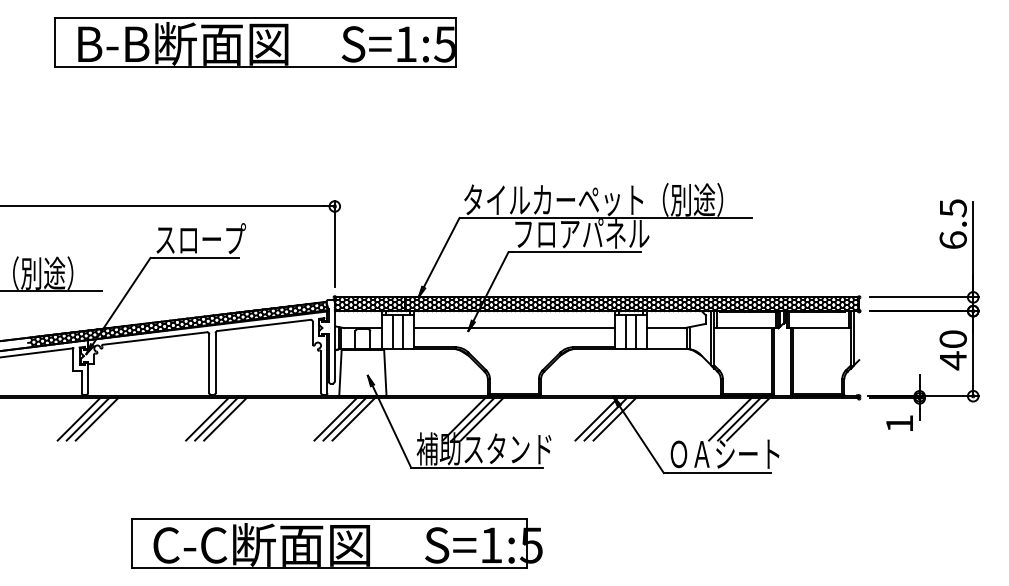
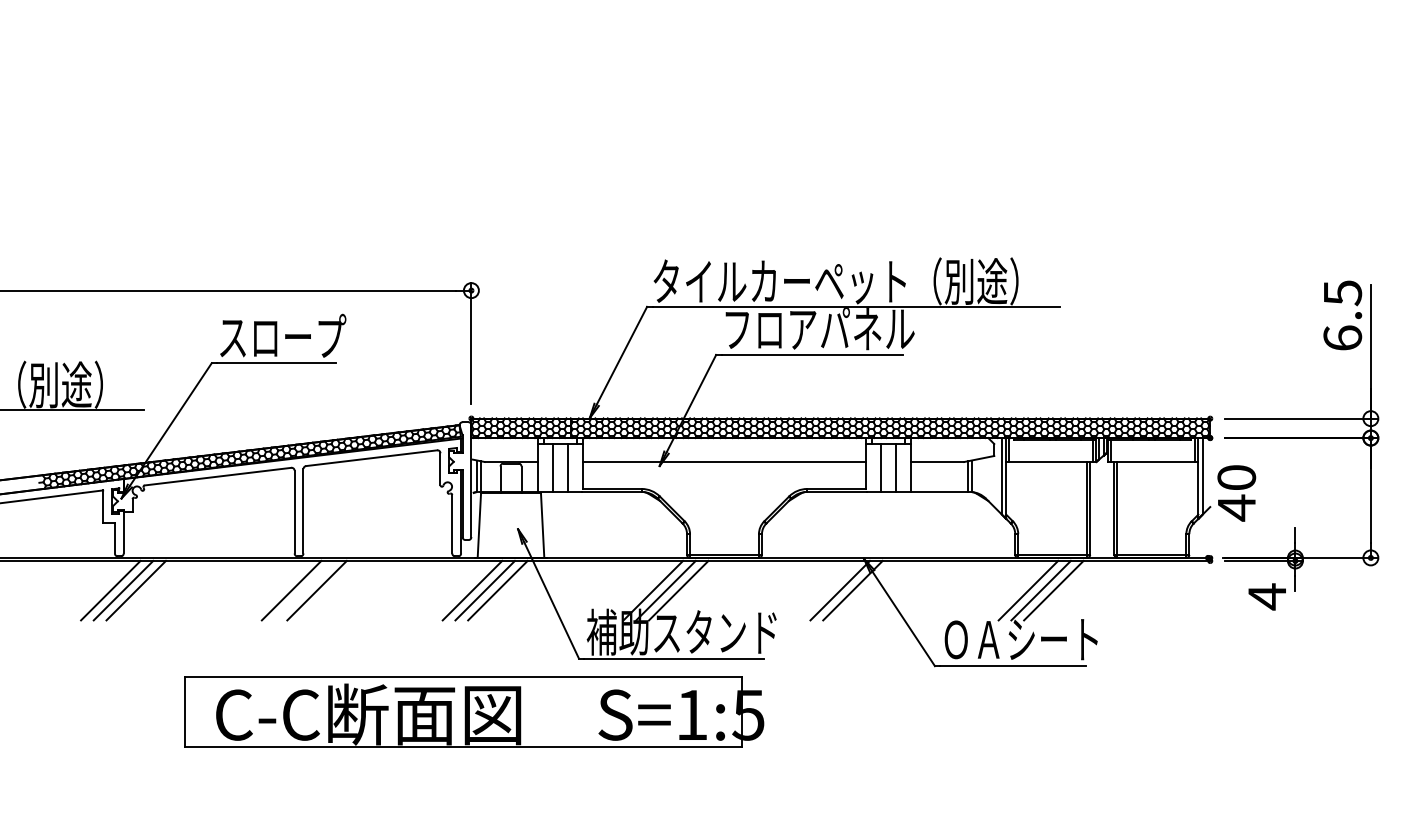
part: (255, 42) -> (359, 59), removed
text: (953, 350) -> (1236, 493), moved
line: (216, 419) -> (304, 590), removed
line: (614, 419) -> (865, 590), removed
text: (899, 423) -> (1266, 596), 1 -> 4
part: (336, 542) -> (474, 711), moved

